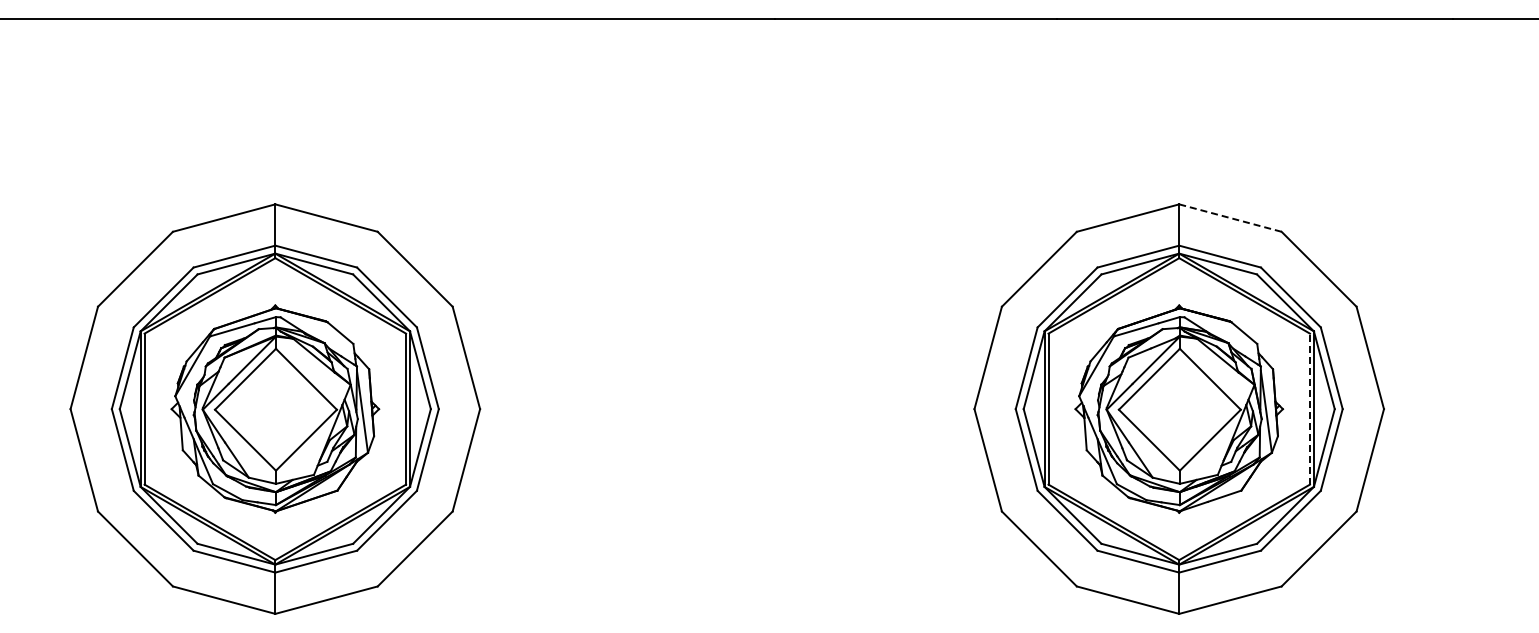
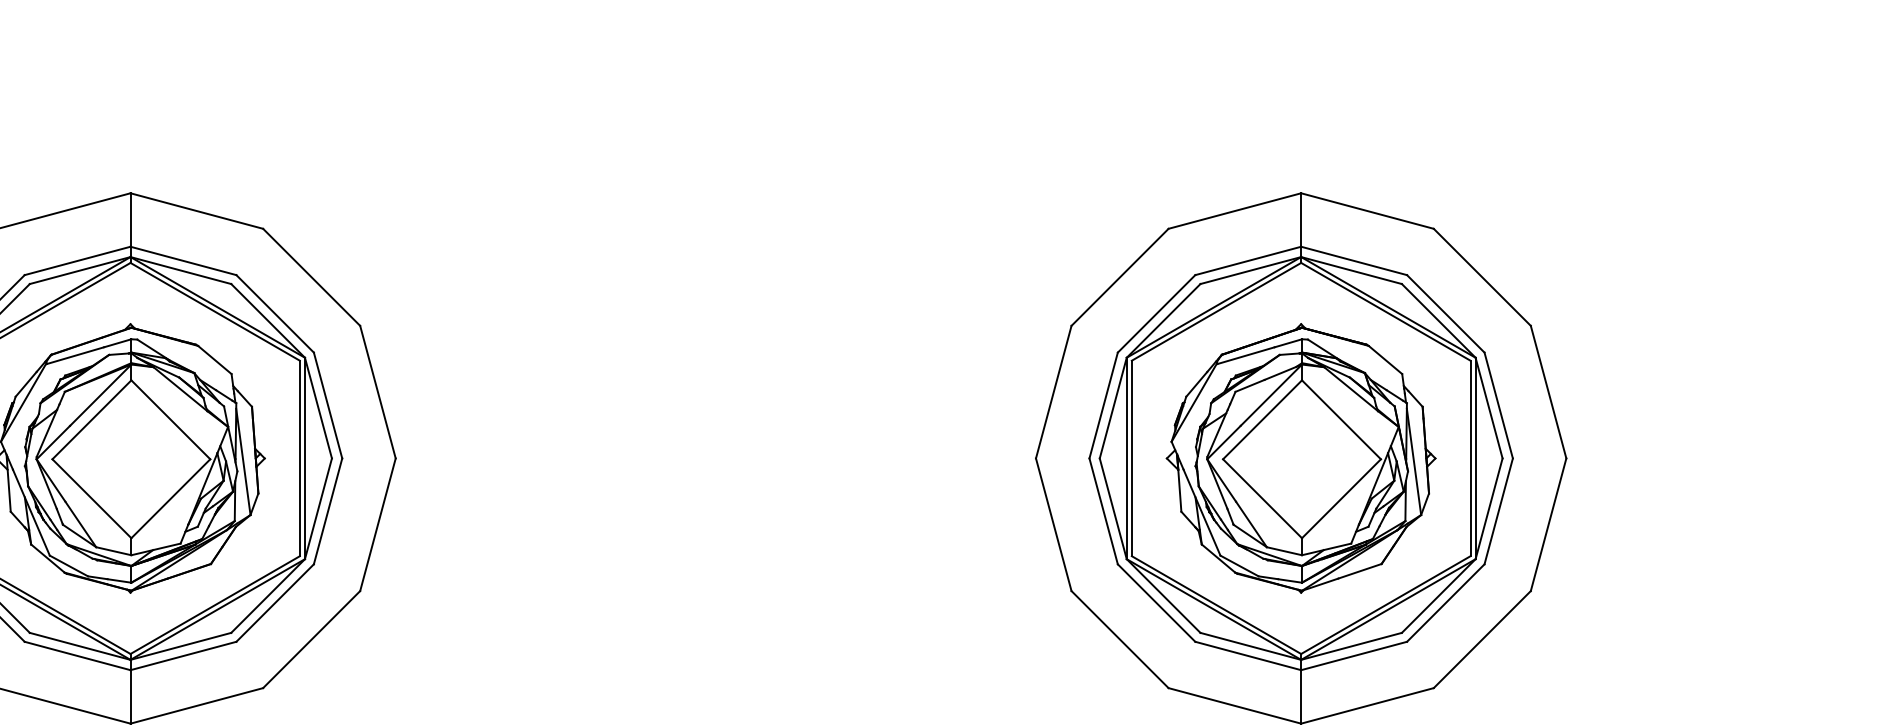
line: (1230, 218) -> (1367, 211), dashed -> solid
line: (1309, 408) -> (1469, 457), dashed -> solid

